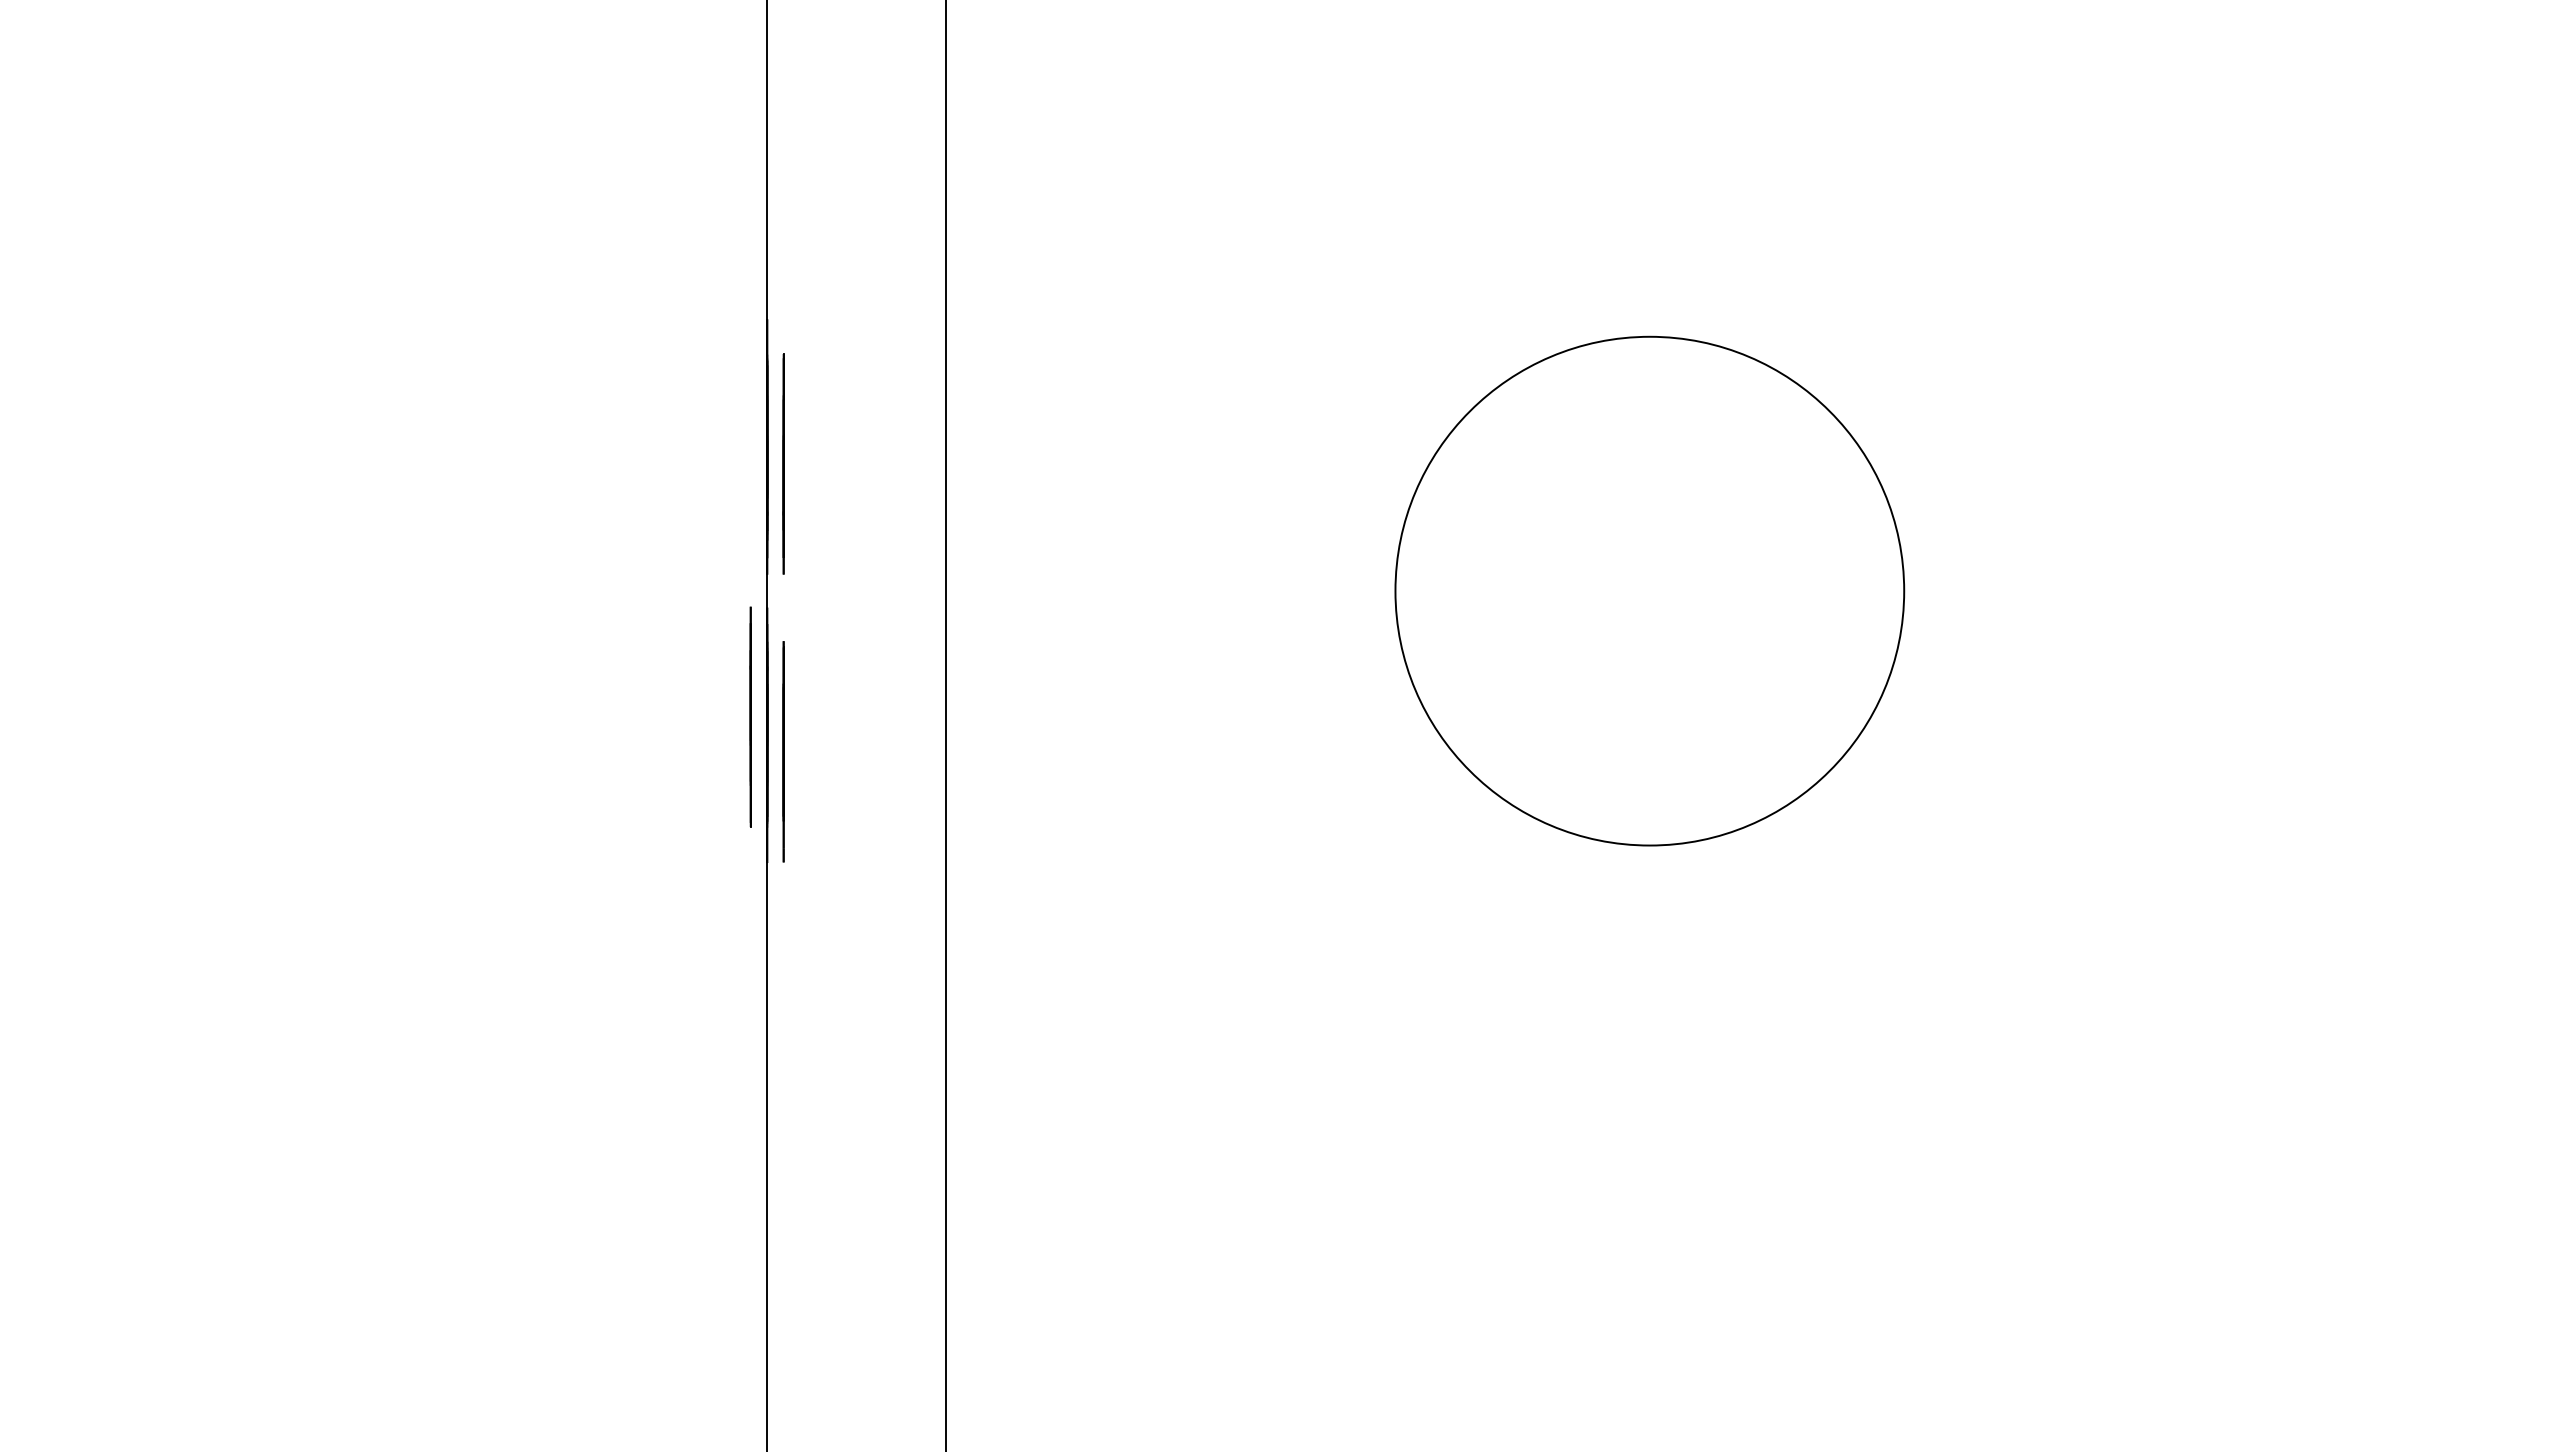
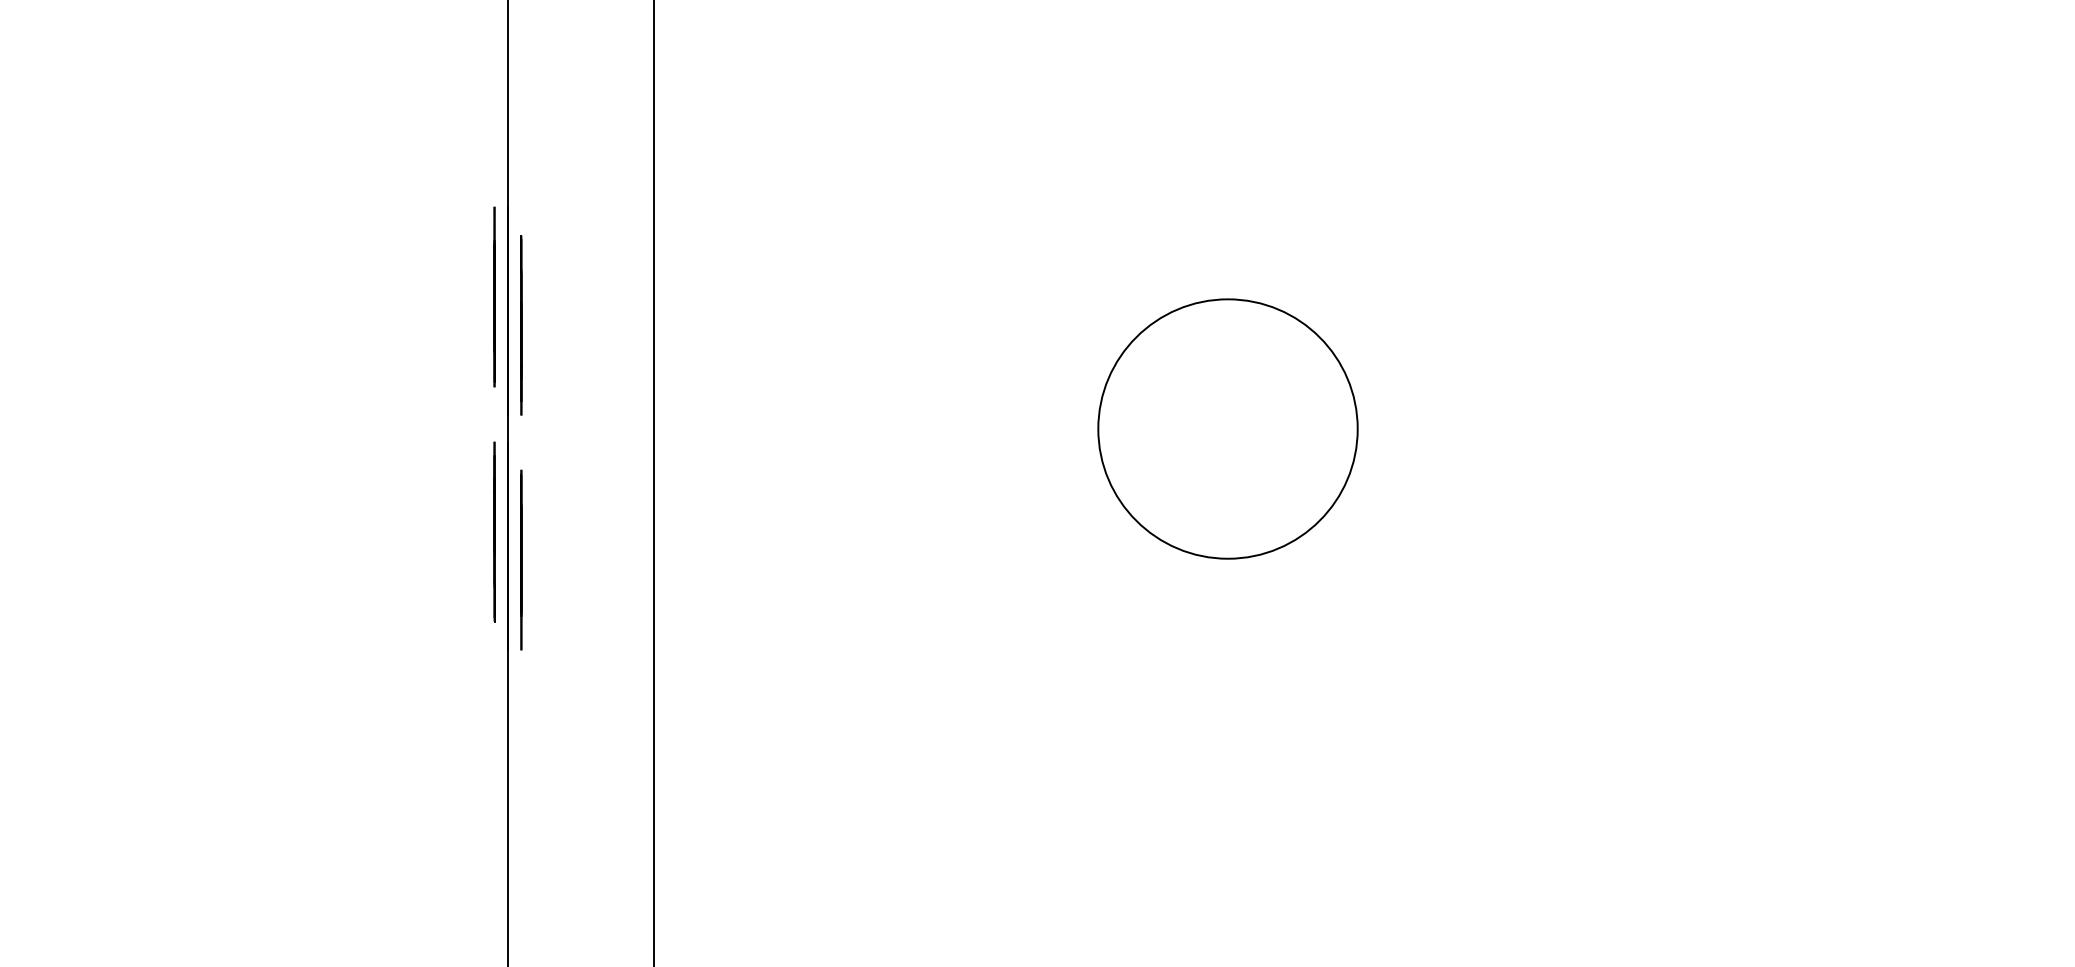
line: (750, 428) -> (494, 296), added
circle: (1649, 591) -> (1227, 429), size x0.62

